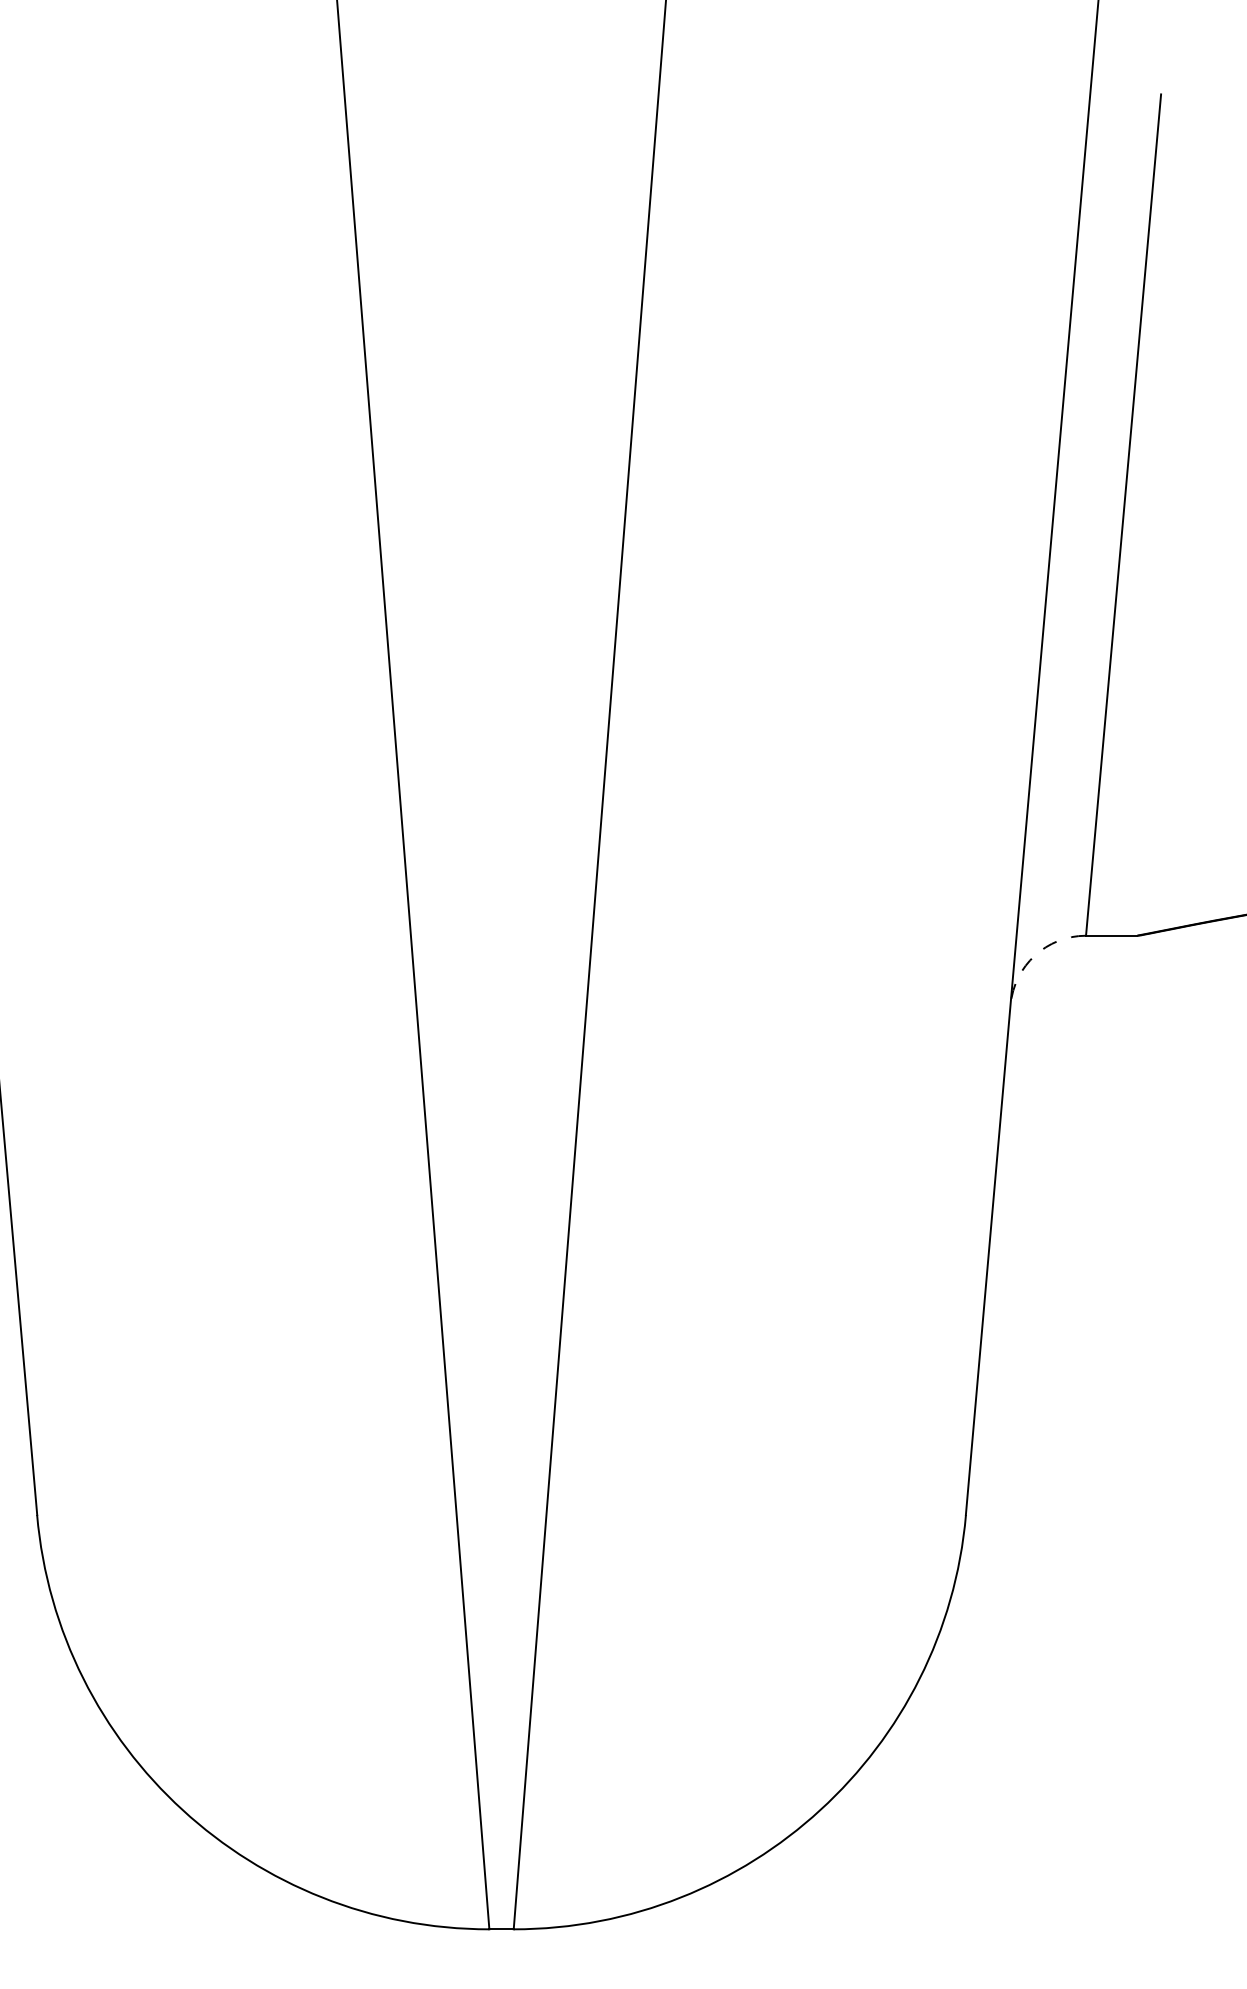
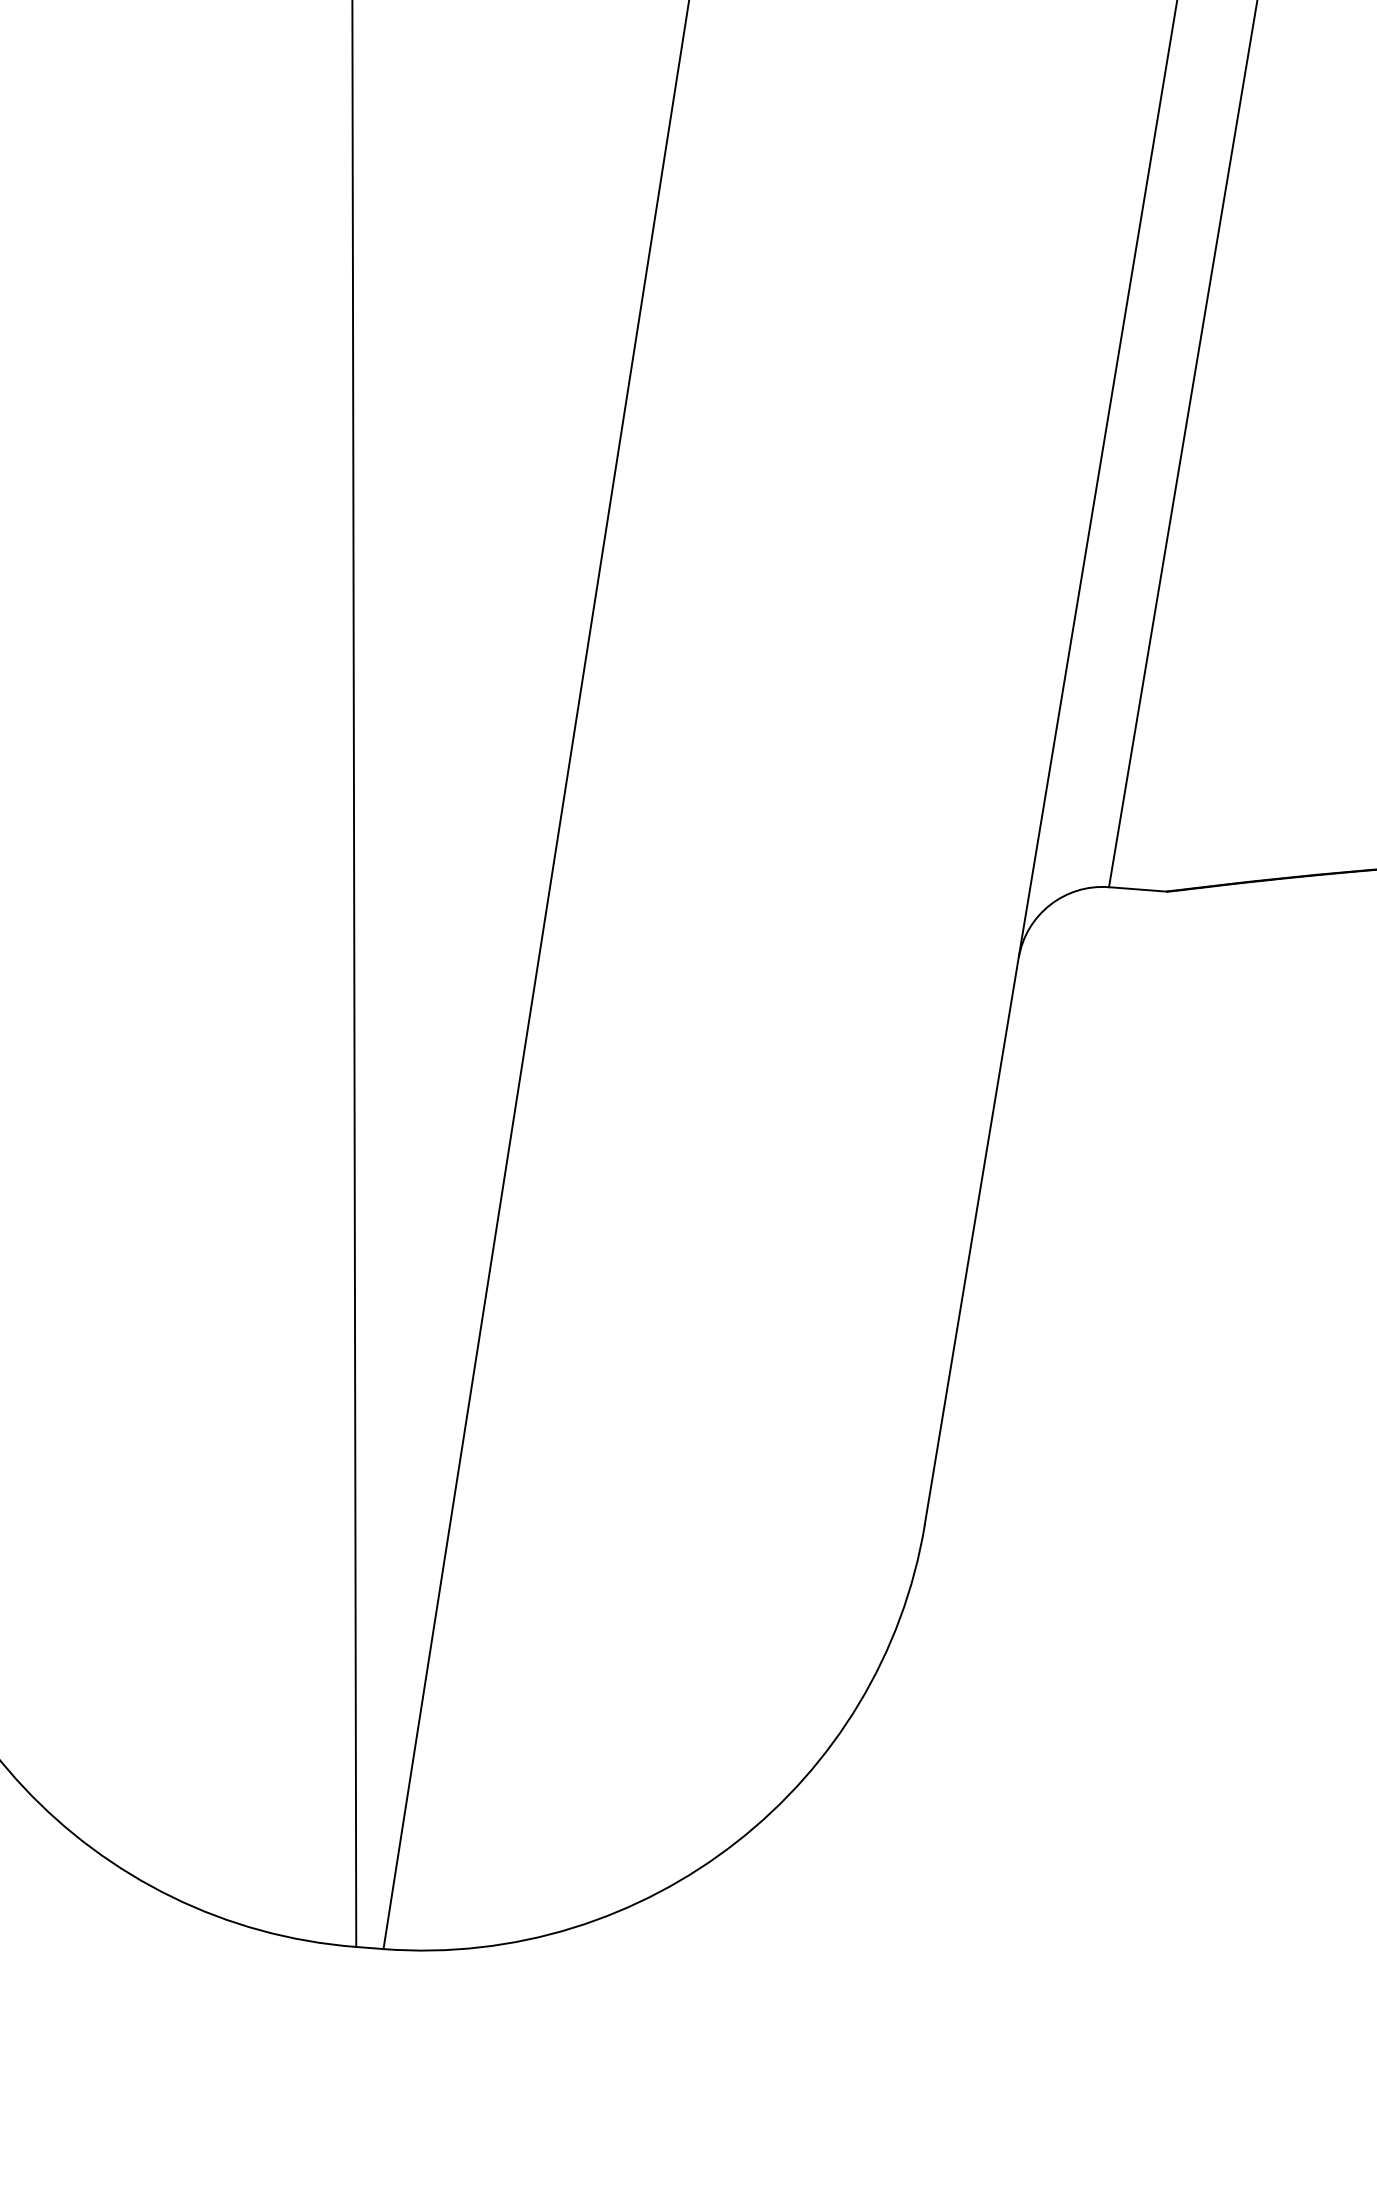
arc: (1034, 955) -> (1049, 904), dashed -> solid

